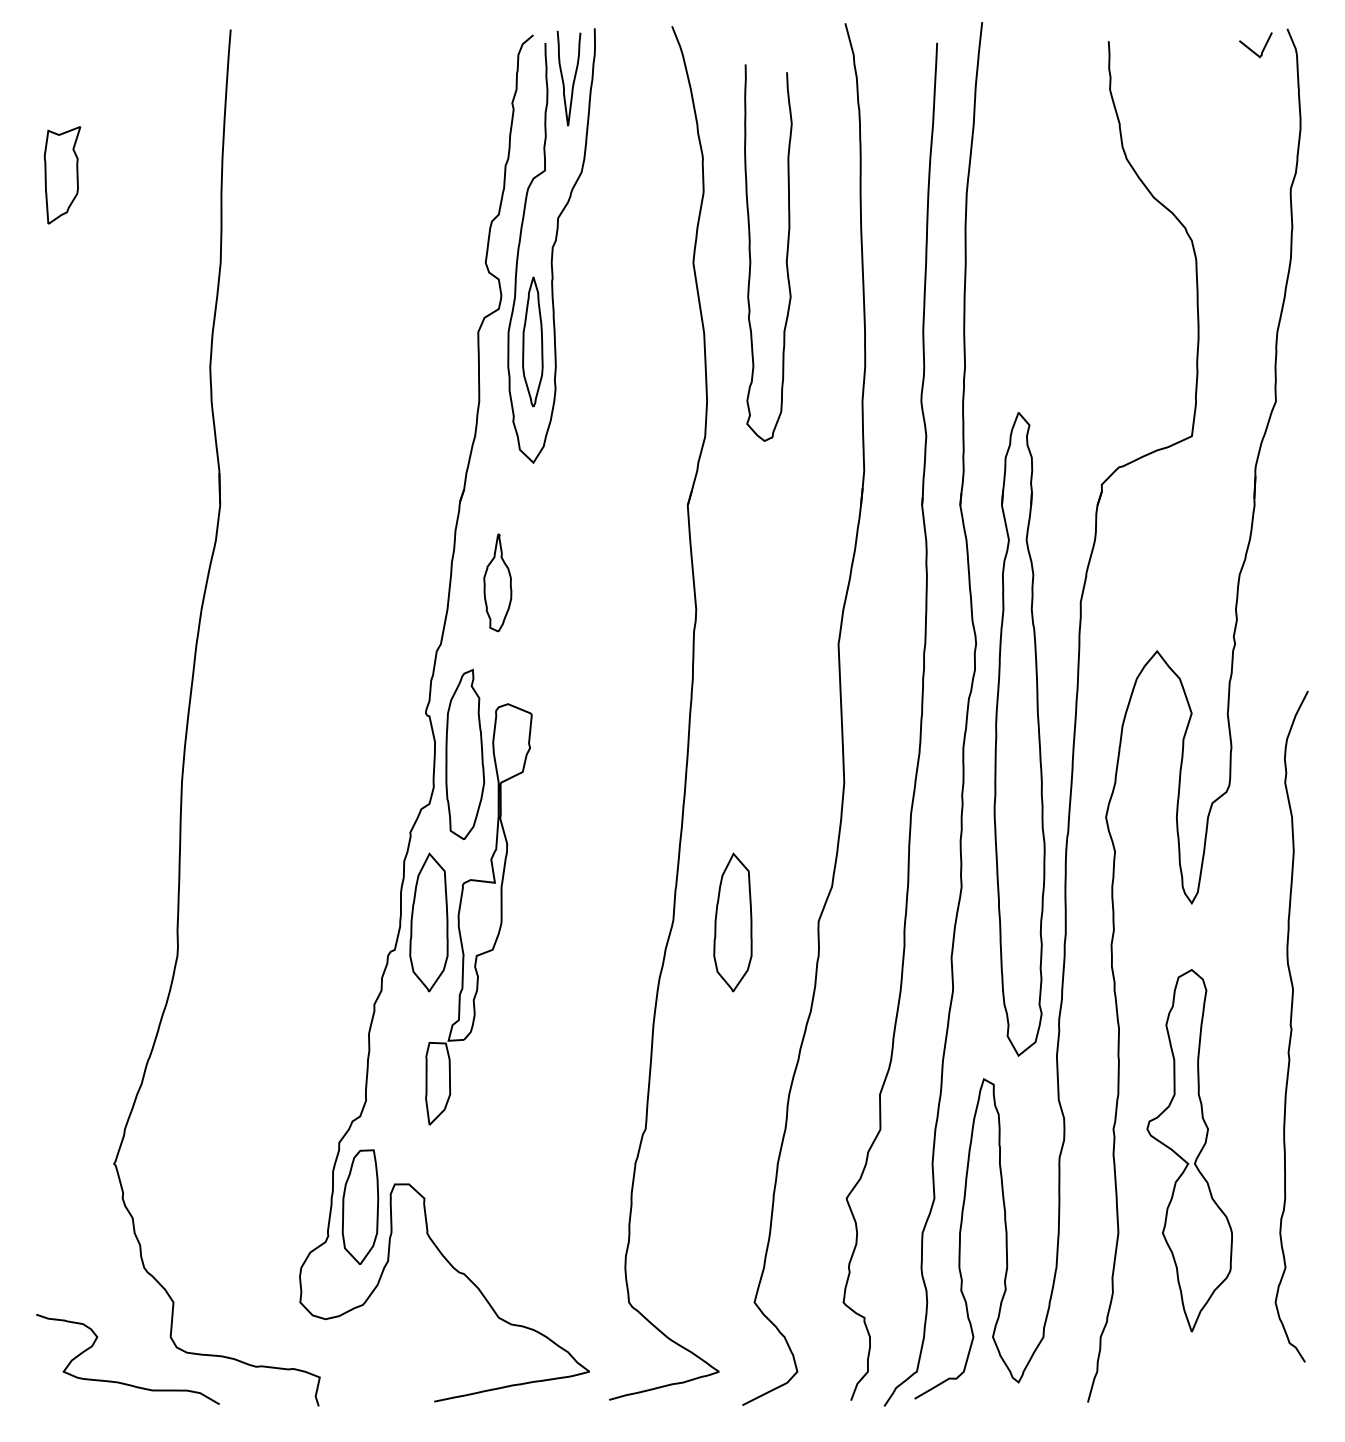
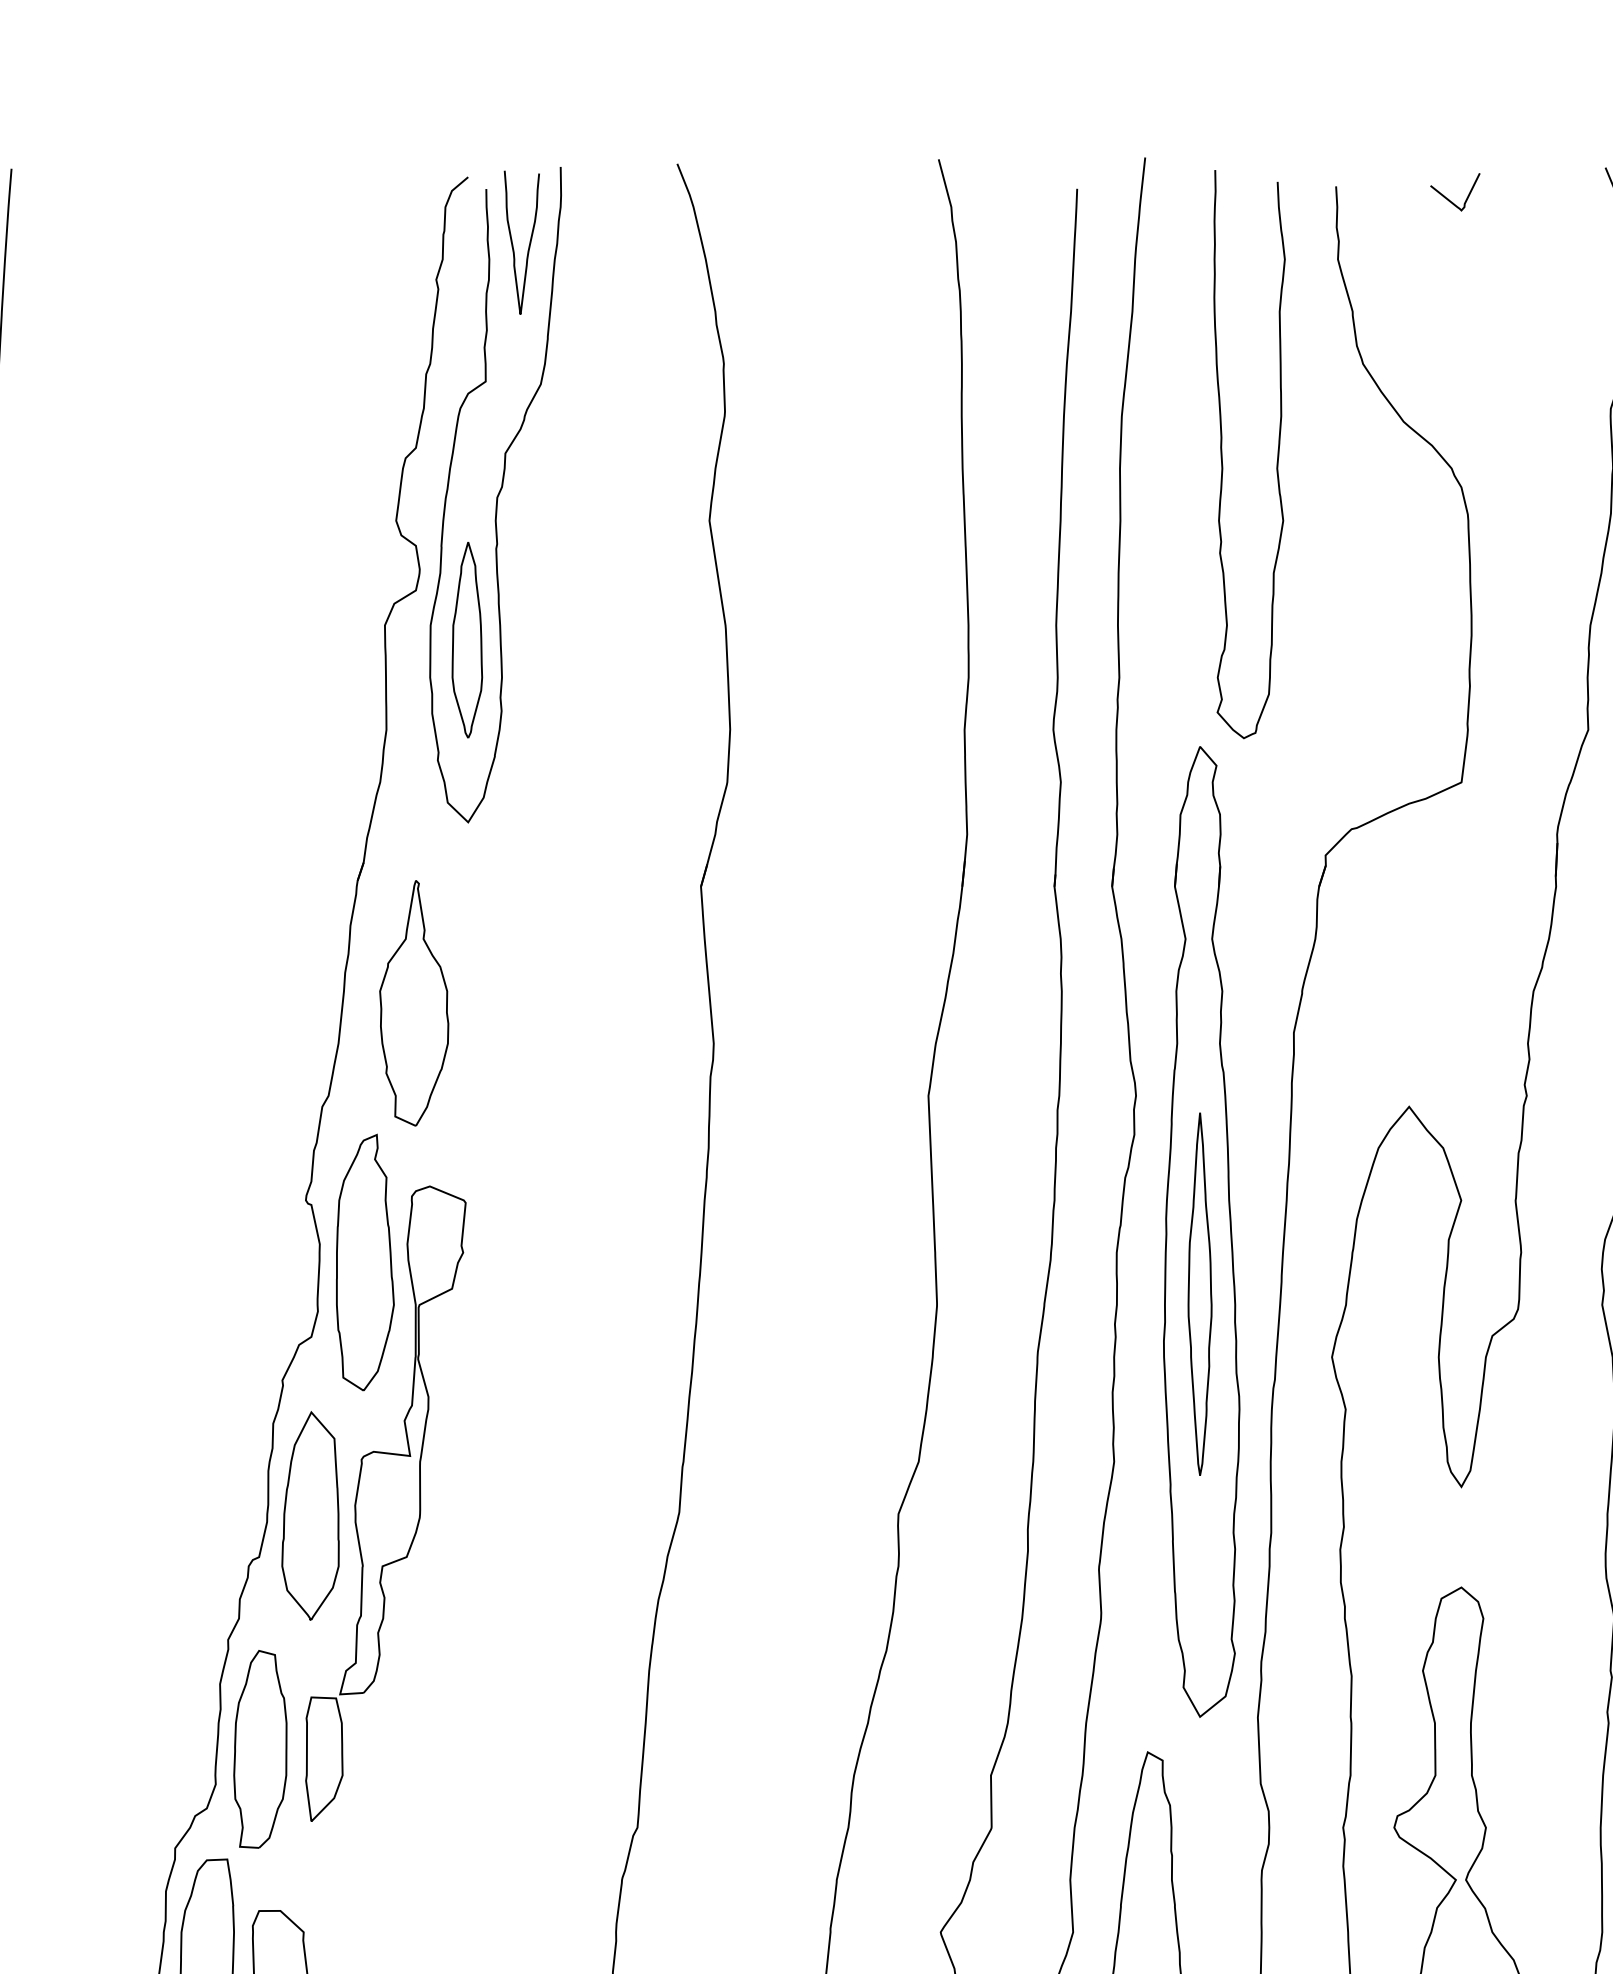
curve: (1253, 50) -> (1451, 200), moved
curve: (750, 252) -> (1222, 453), moved
part: (497, 582) -> (413, 1002), size x1.67
part: (1018, 775) -> (1199, 1294), added
part: (732, 922) -> (768, 1515), removed
part: (395, 1077) -> (260, 1749), added

